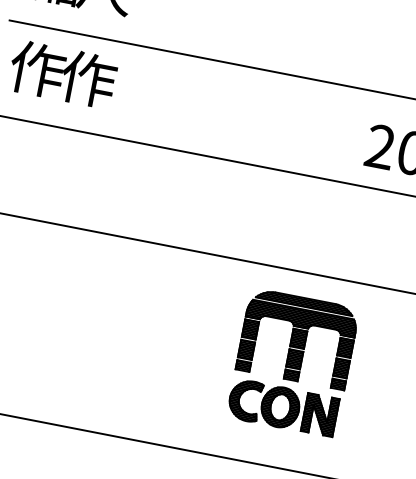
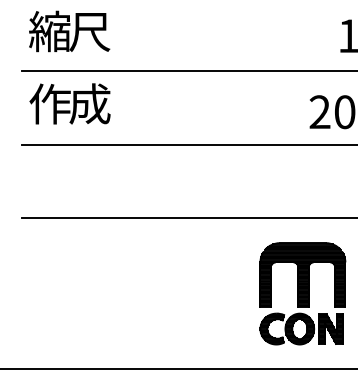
text: (87, 78) -> (89, 103), 作 -> 成
part: (292, 362) -> (302, 293), moved

